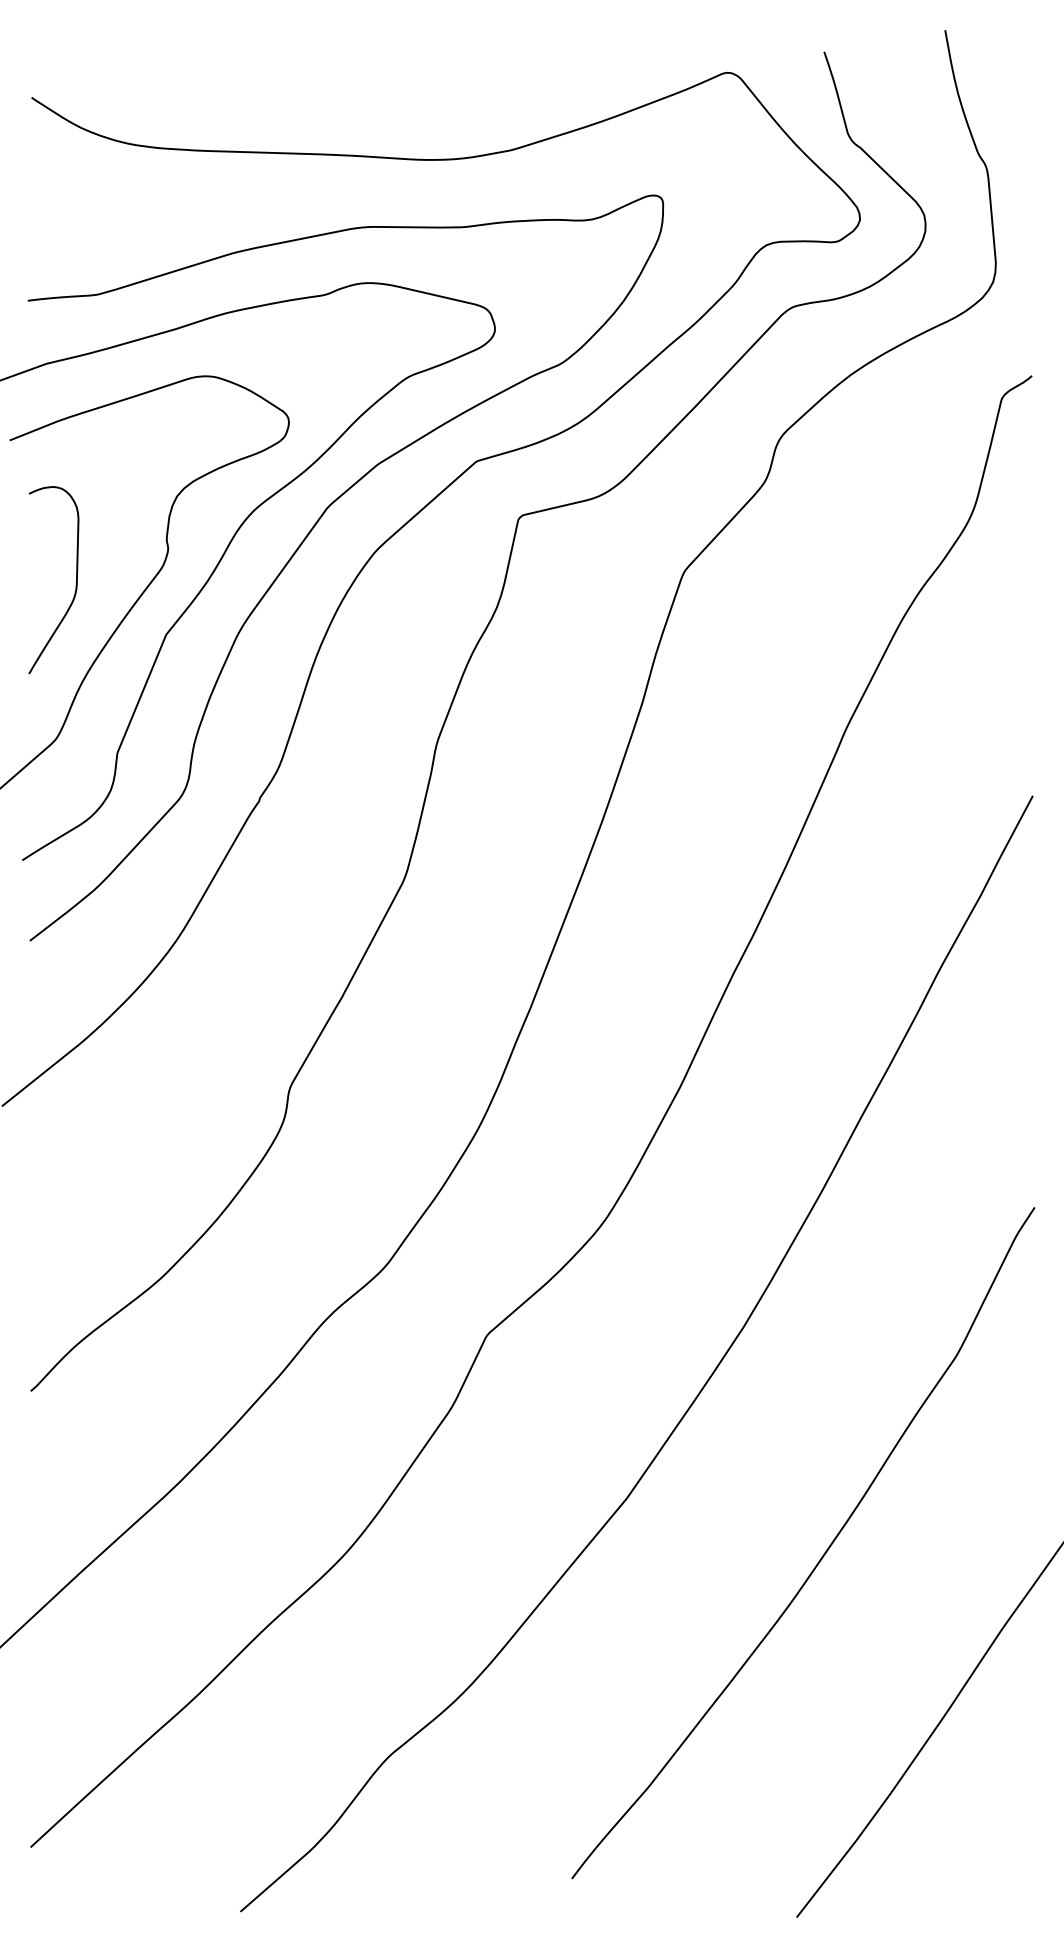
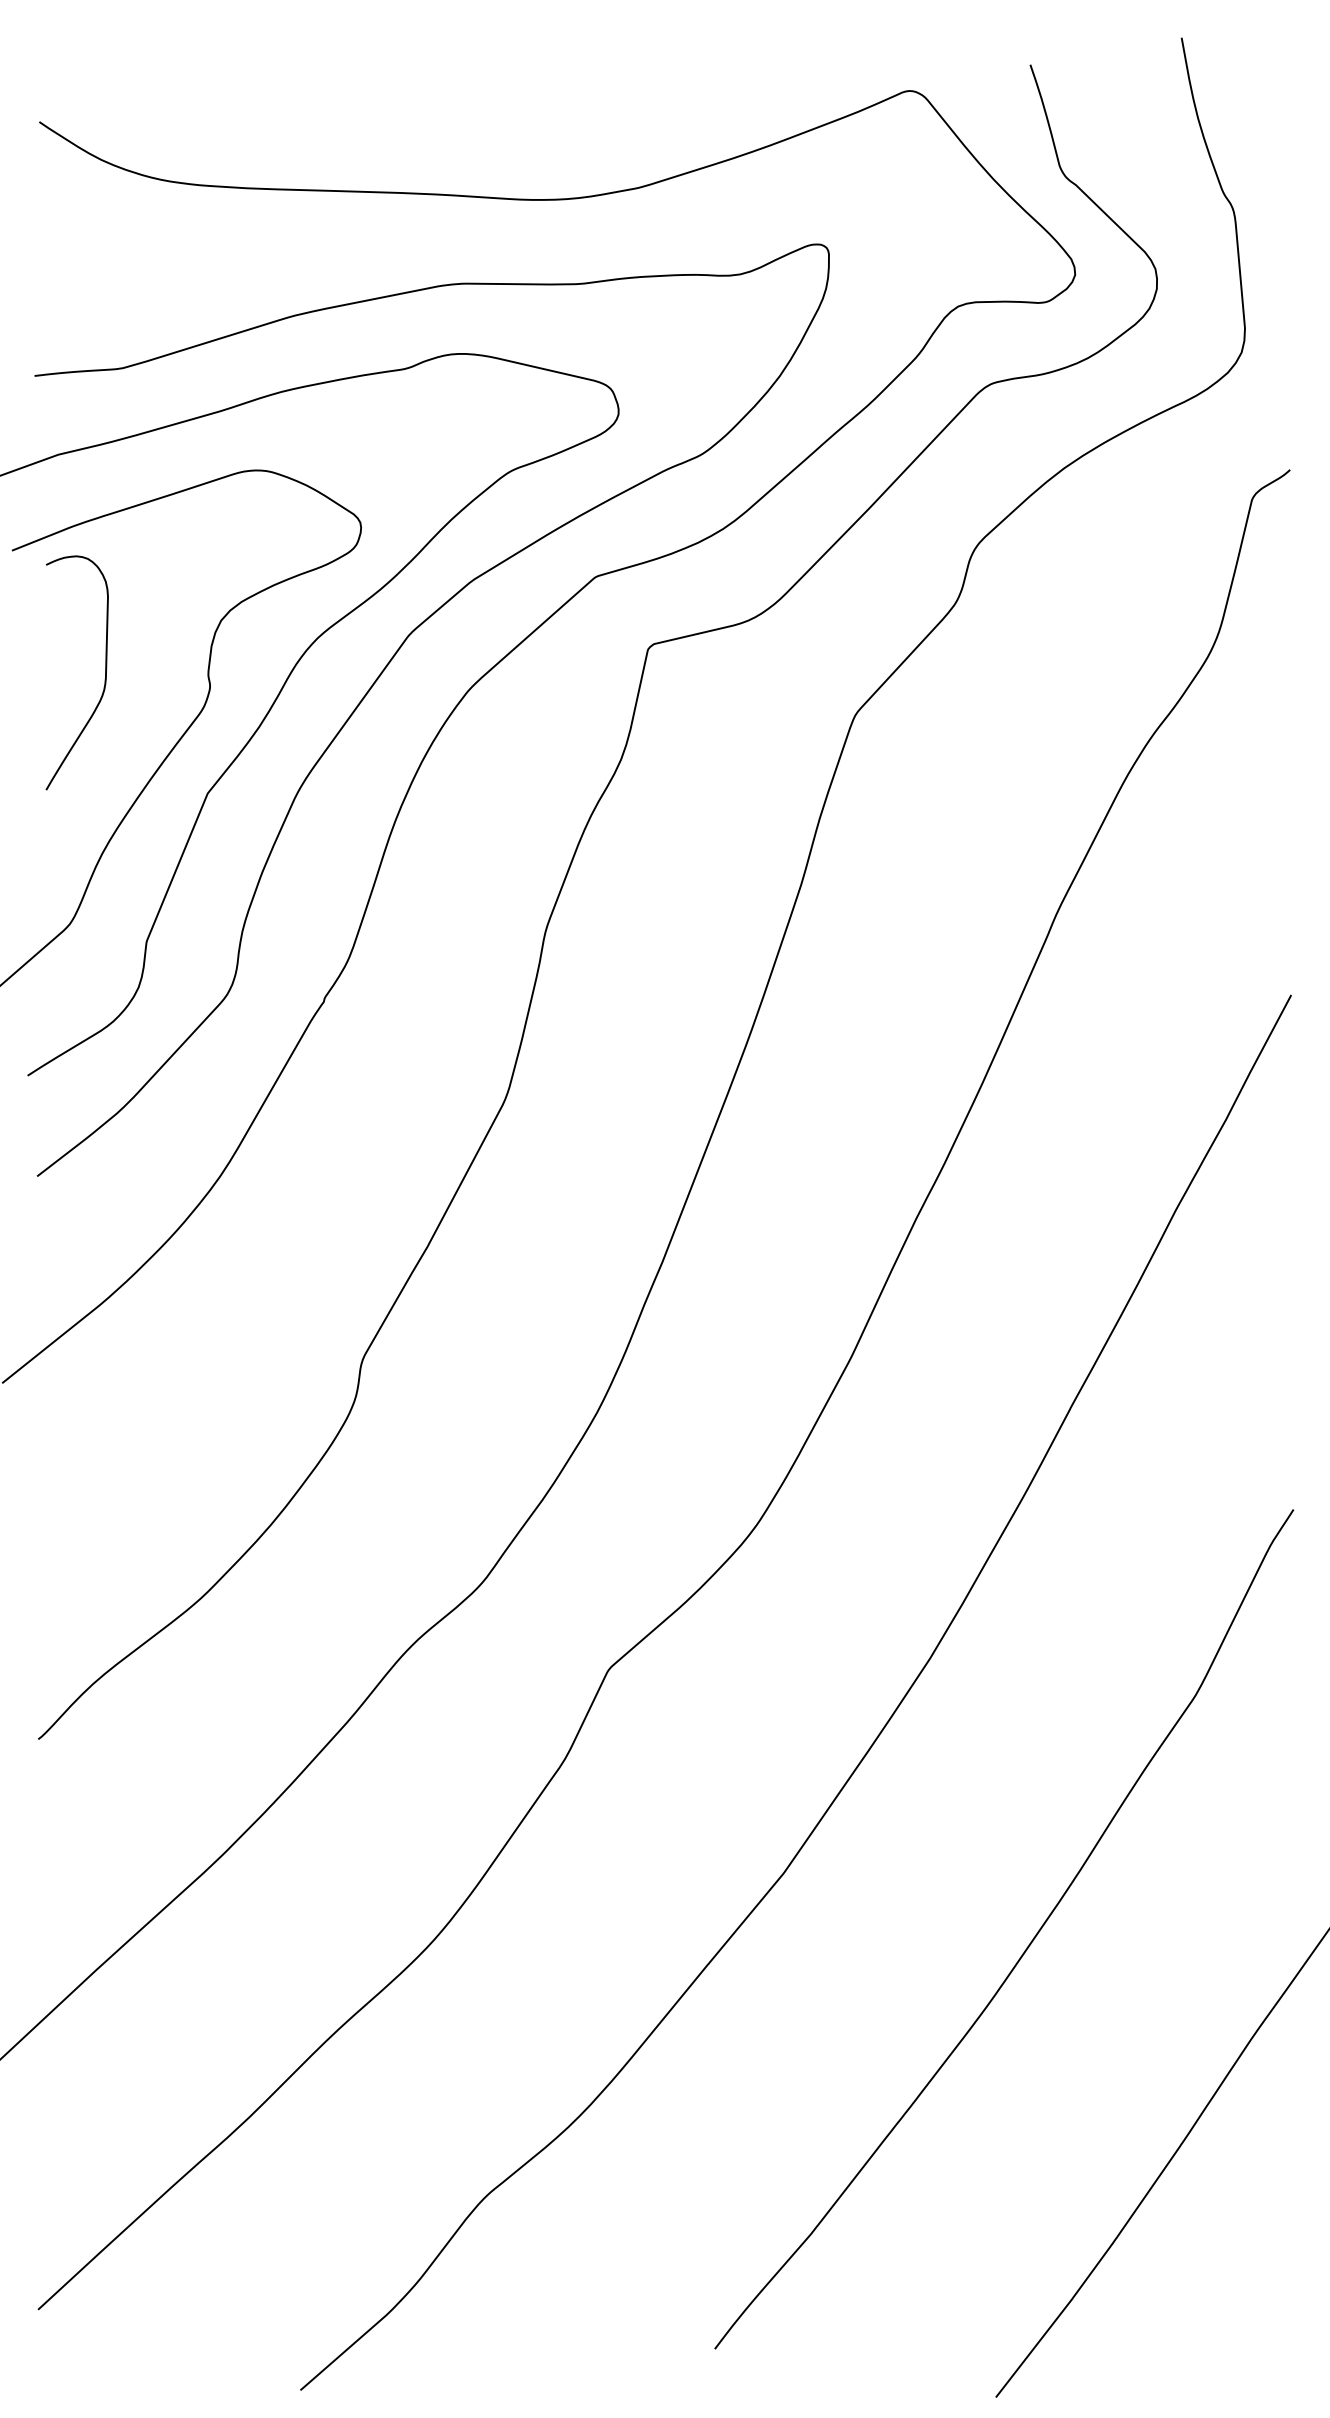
curve: (75, 584) -> (104, 678), moved

